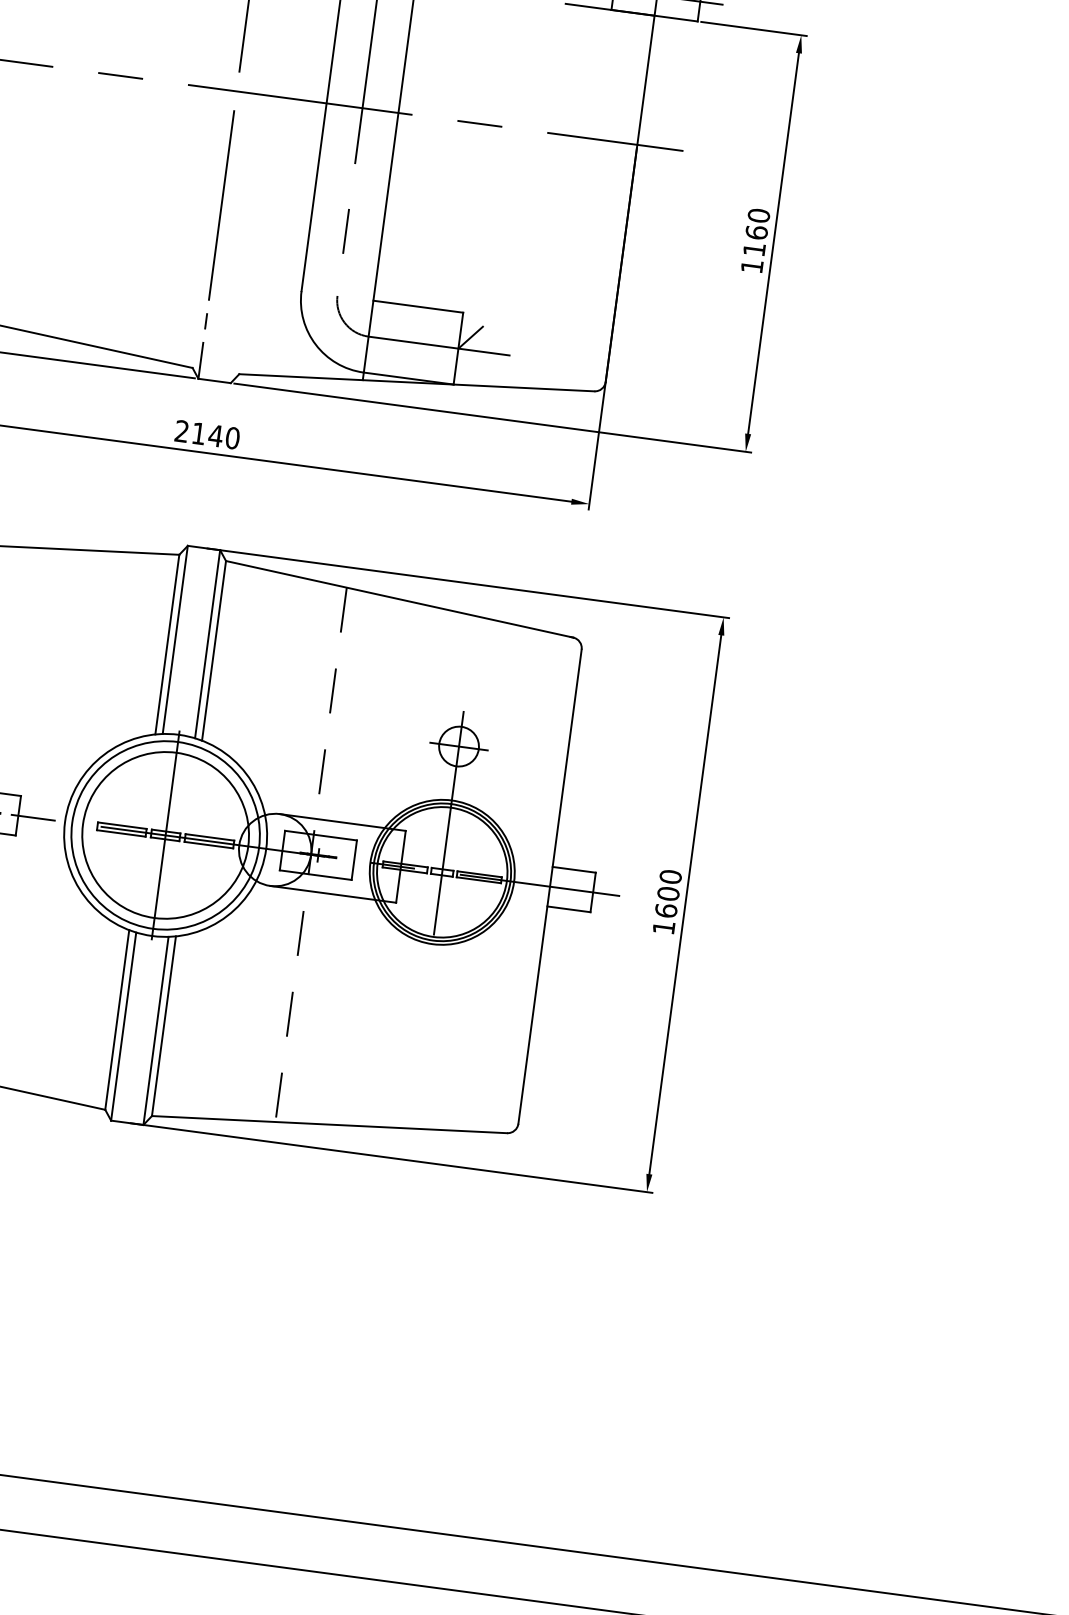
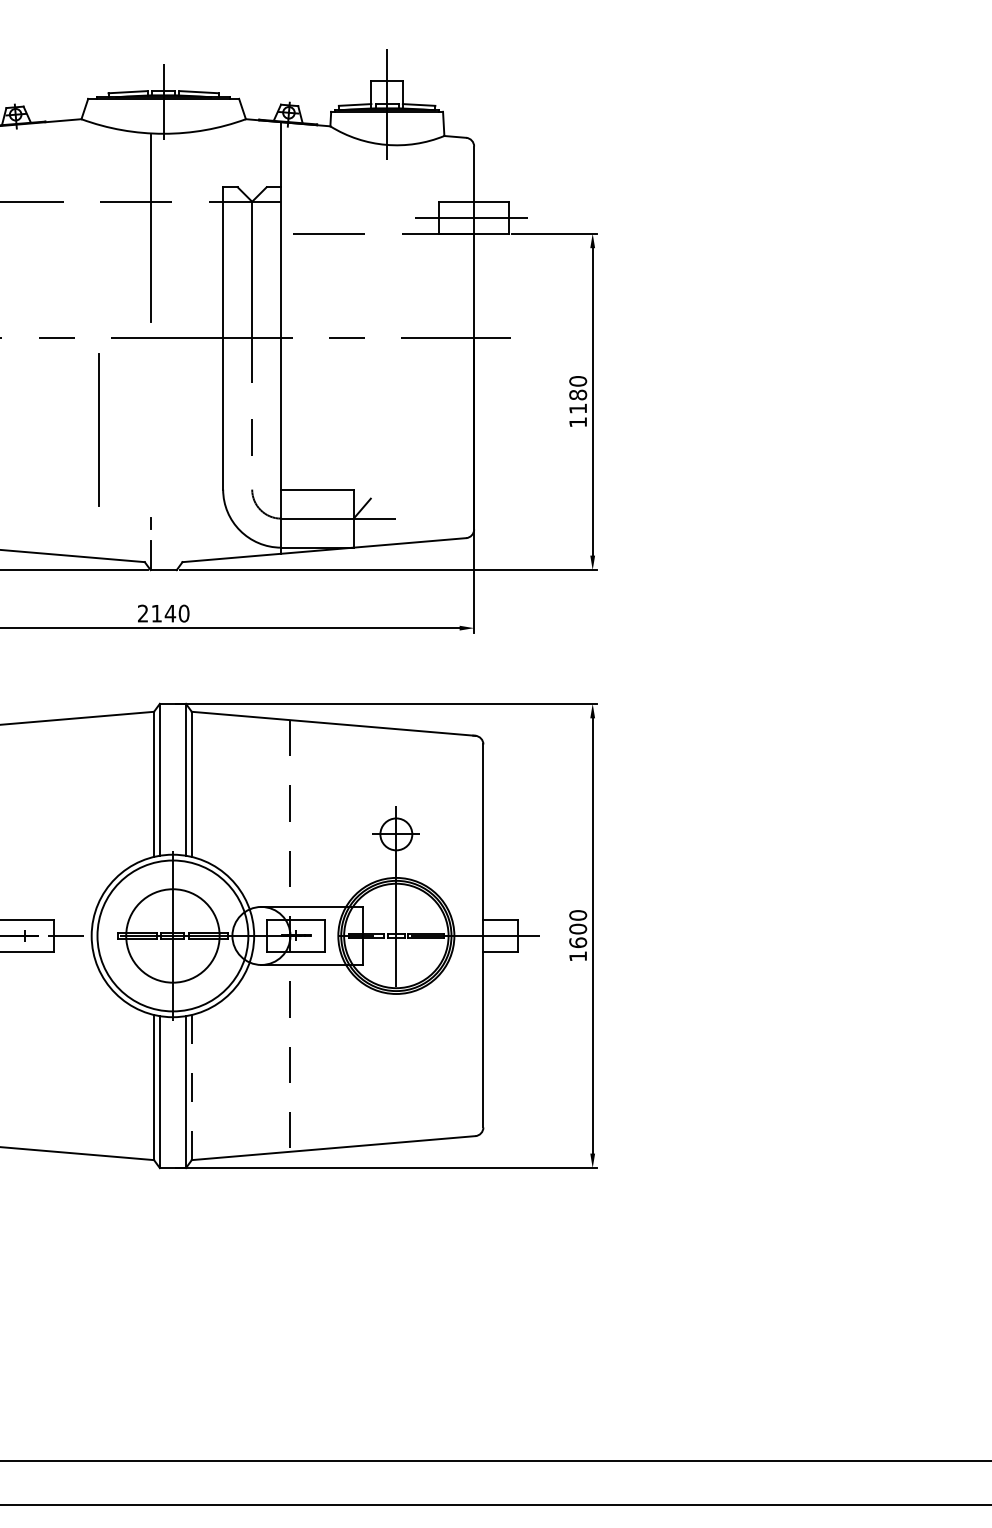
line: (221, 204) -> (98, 429), moved
text: (755, 231) -> (577, 394), 1160 -> 1180
circle: (165, 834) -> (172, 935), size x0.7
line: (163, 1026) -> (191, 1087), solid -> dashed

